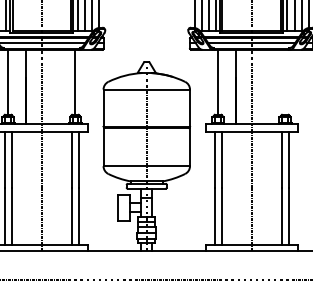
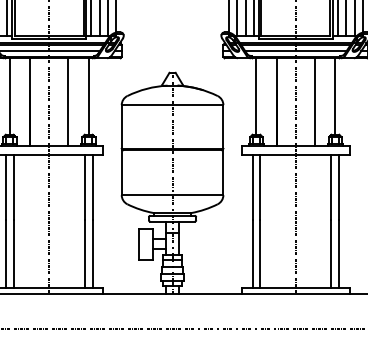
line: (285, 81) -> (335, 95), added
line: (57, 86) -> (67, 101), added
line: (267, 86) -> (314, 101), added

